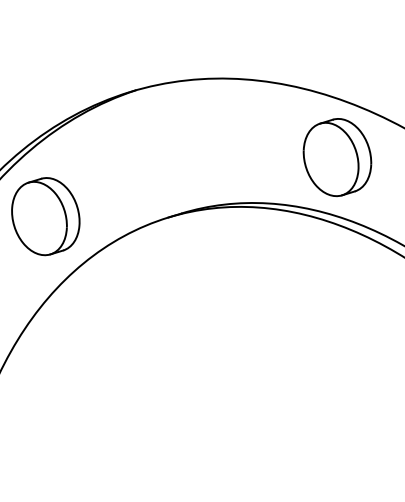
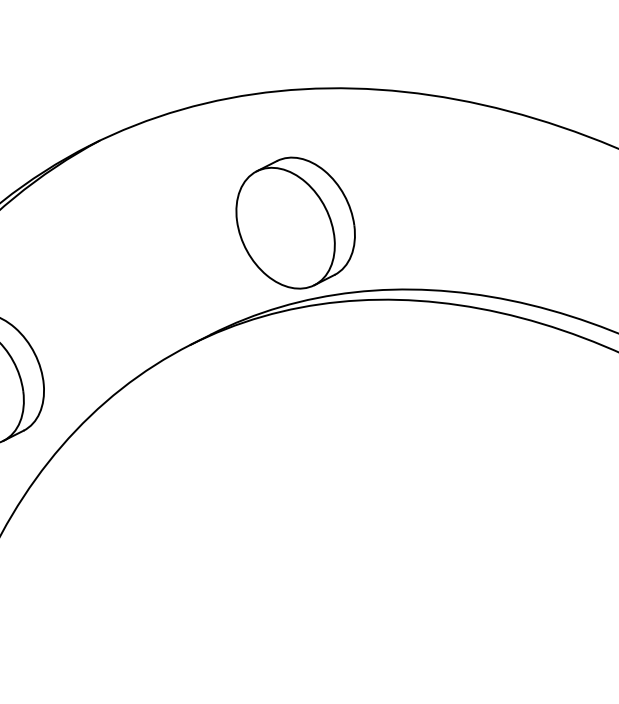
part: (337, 157) -> (295, 223), moved

